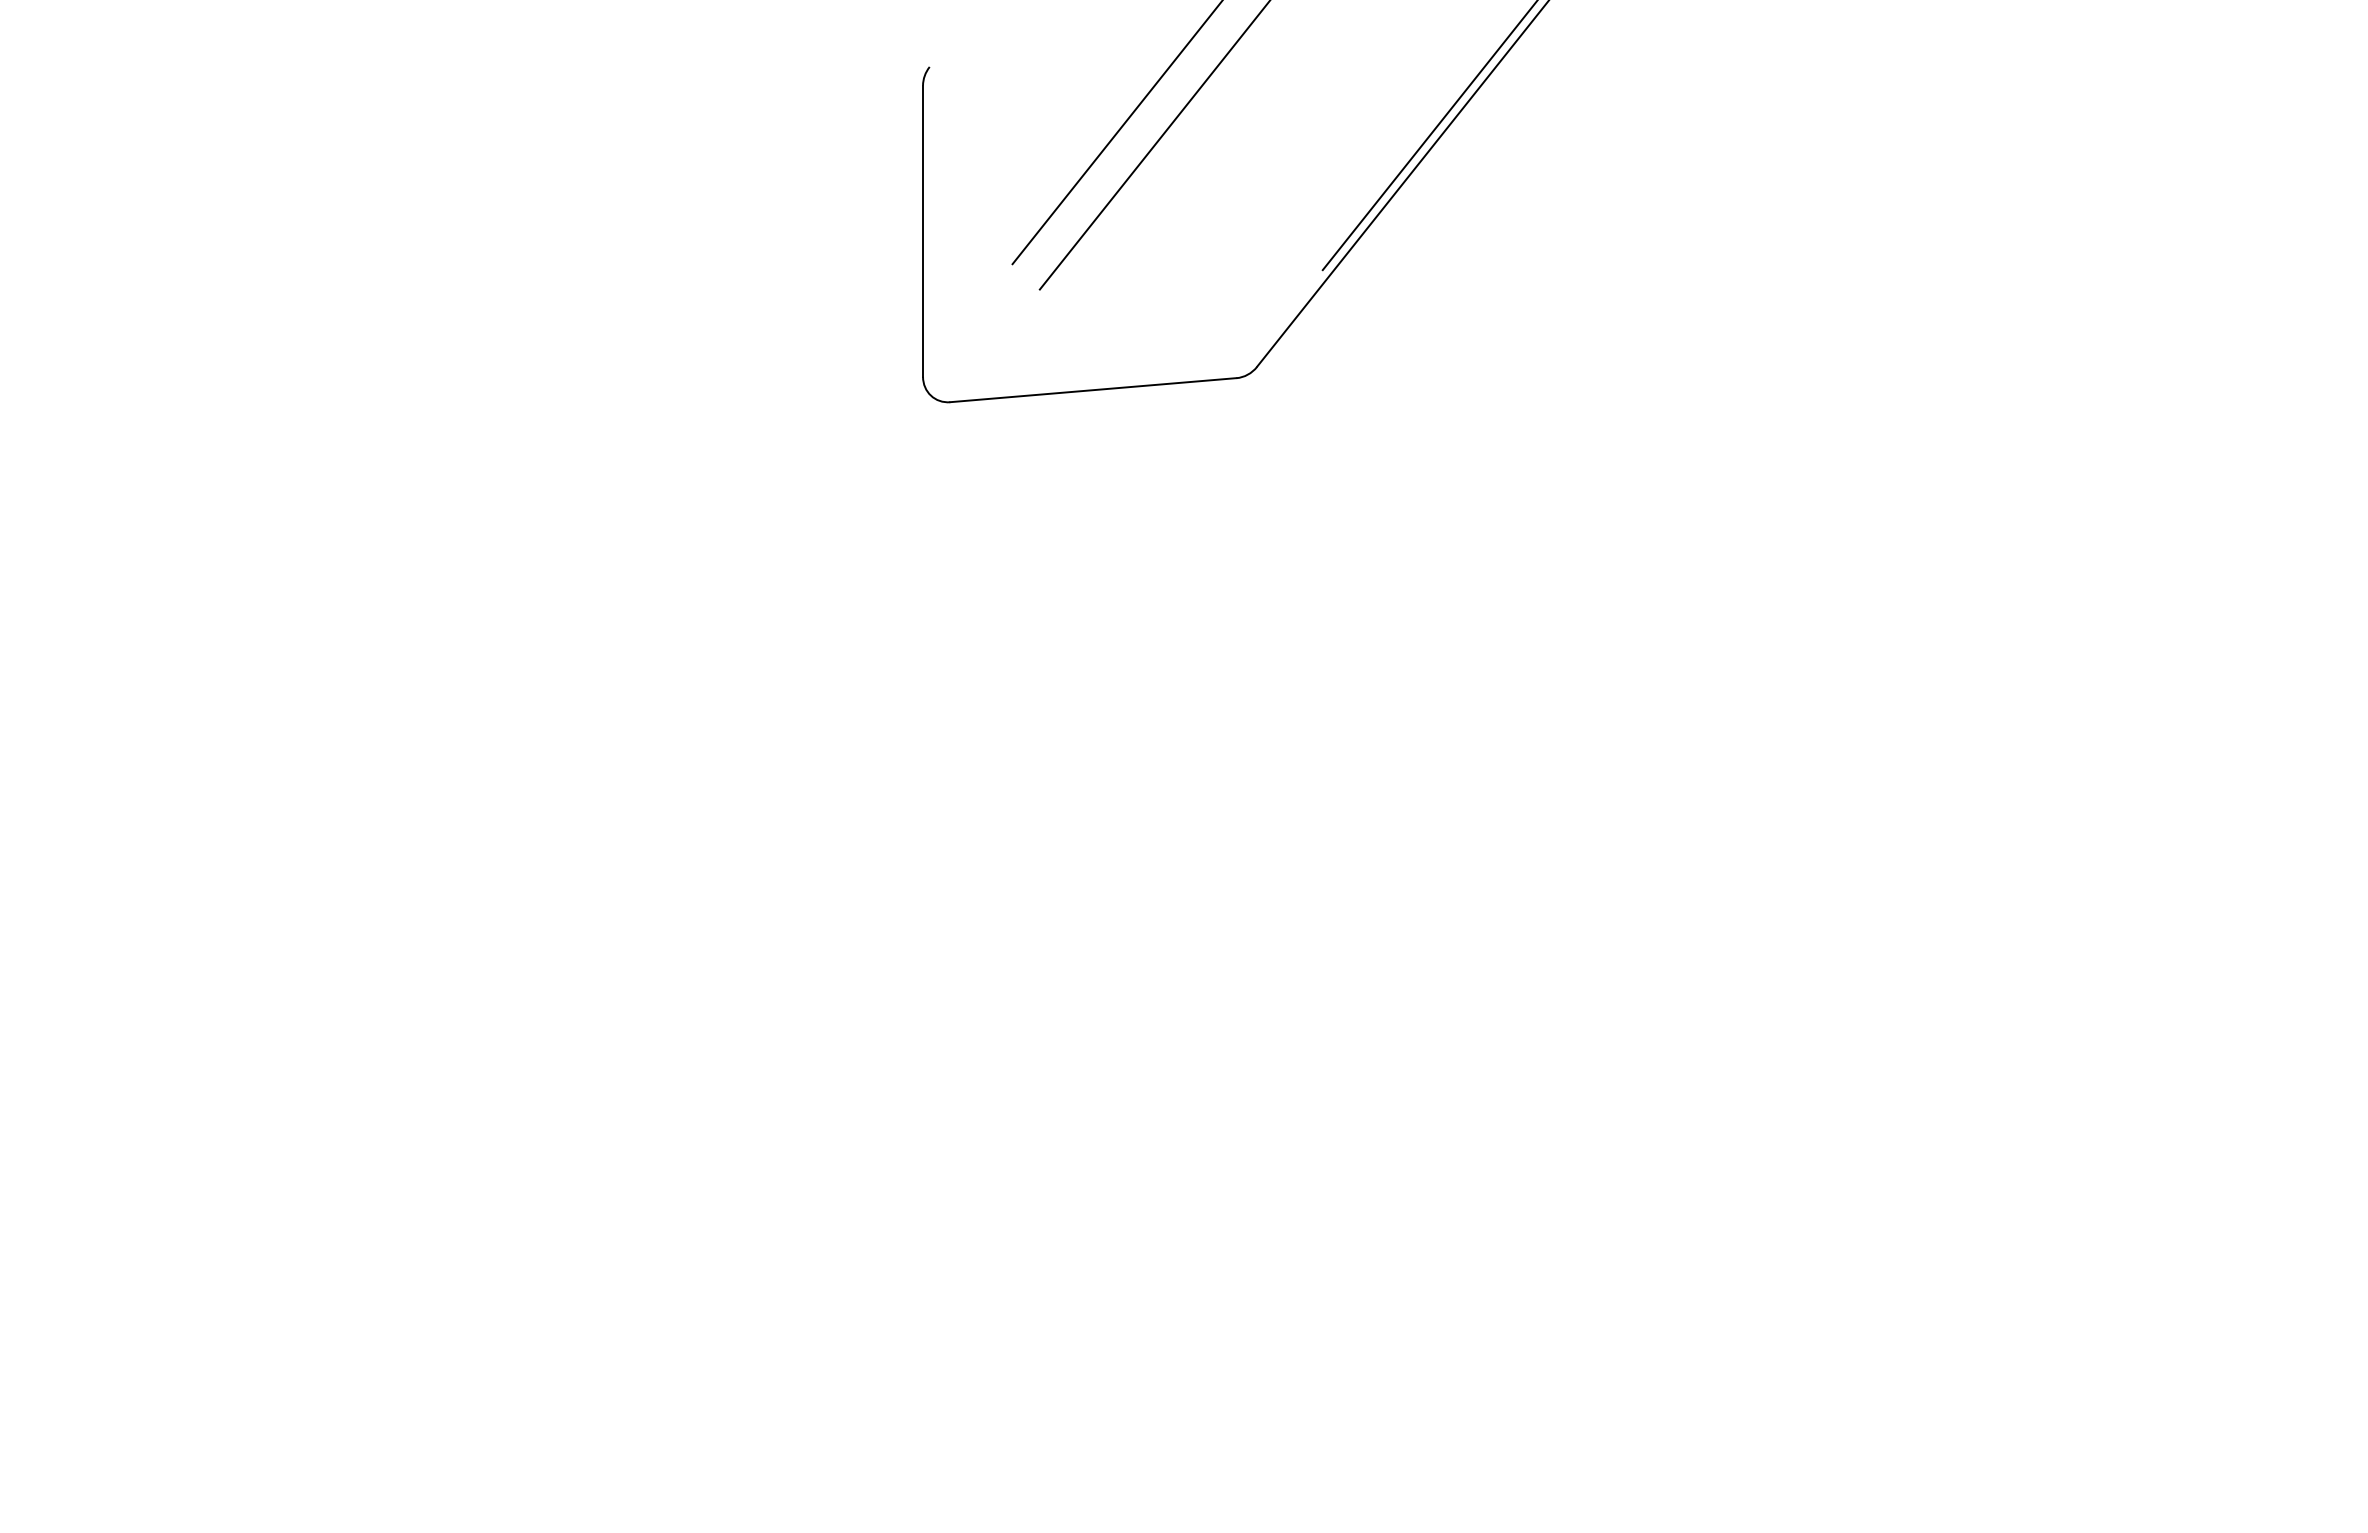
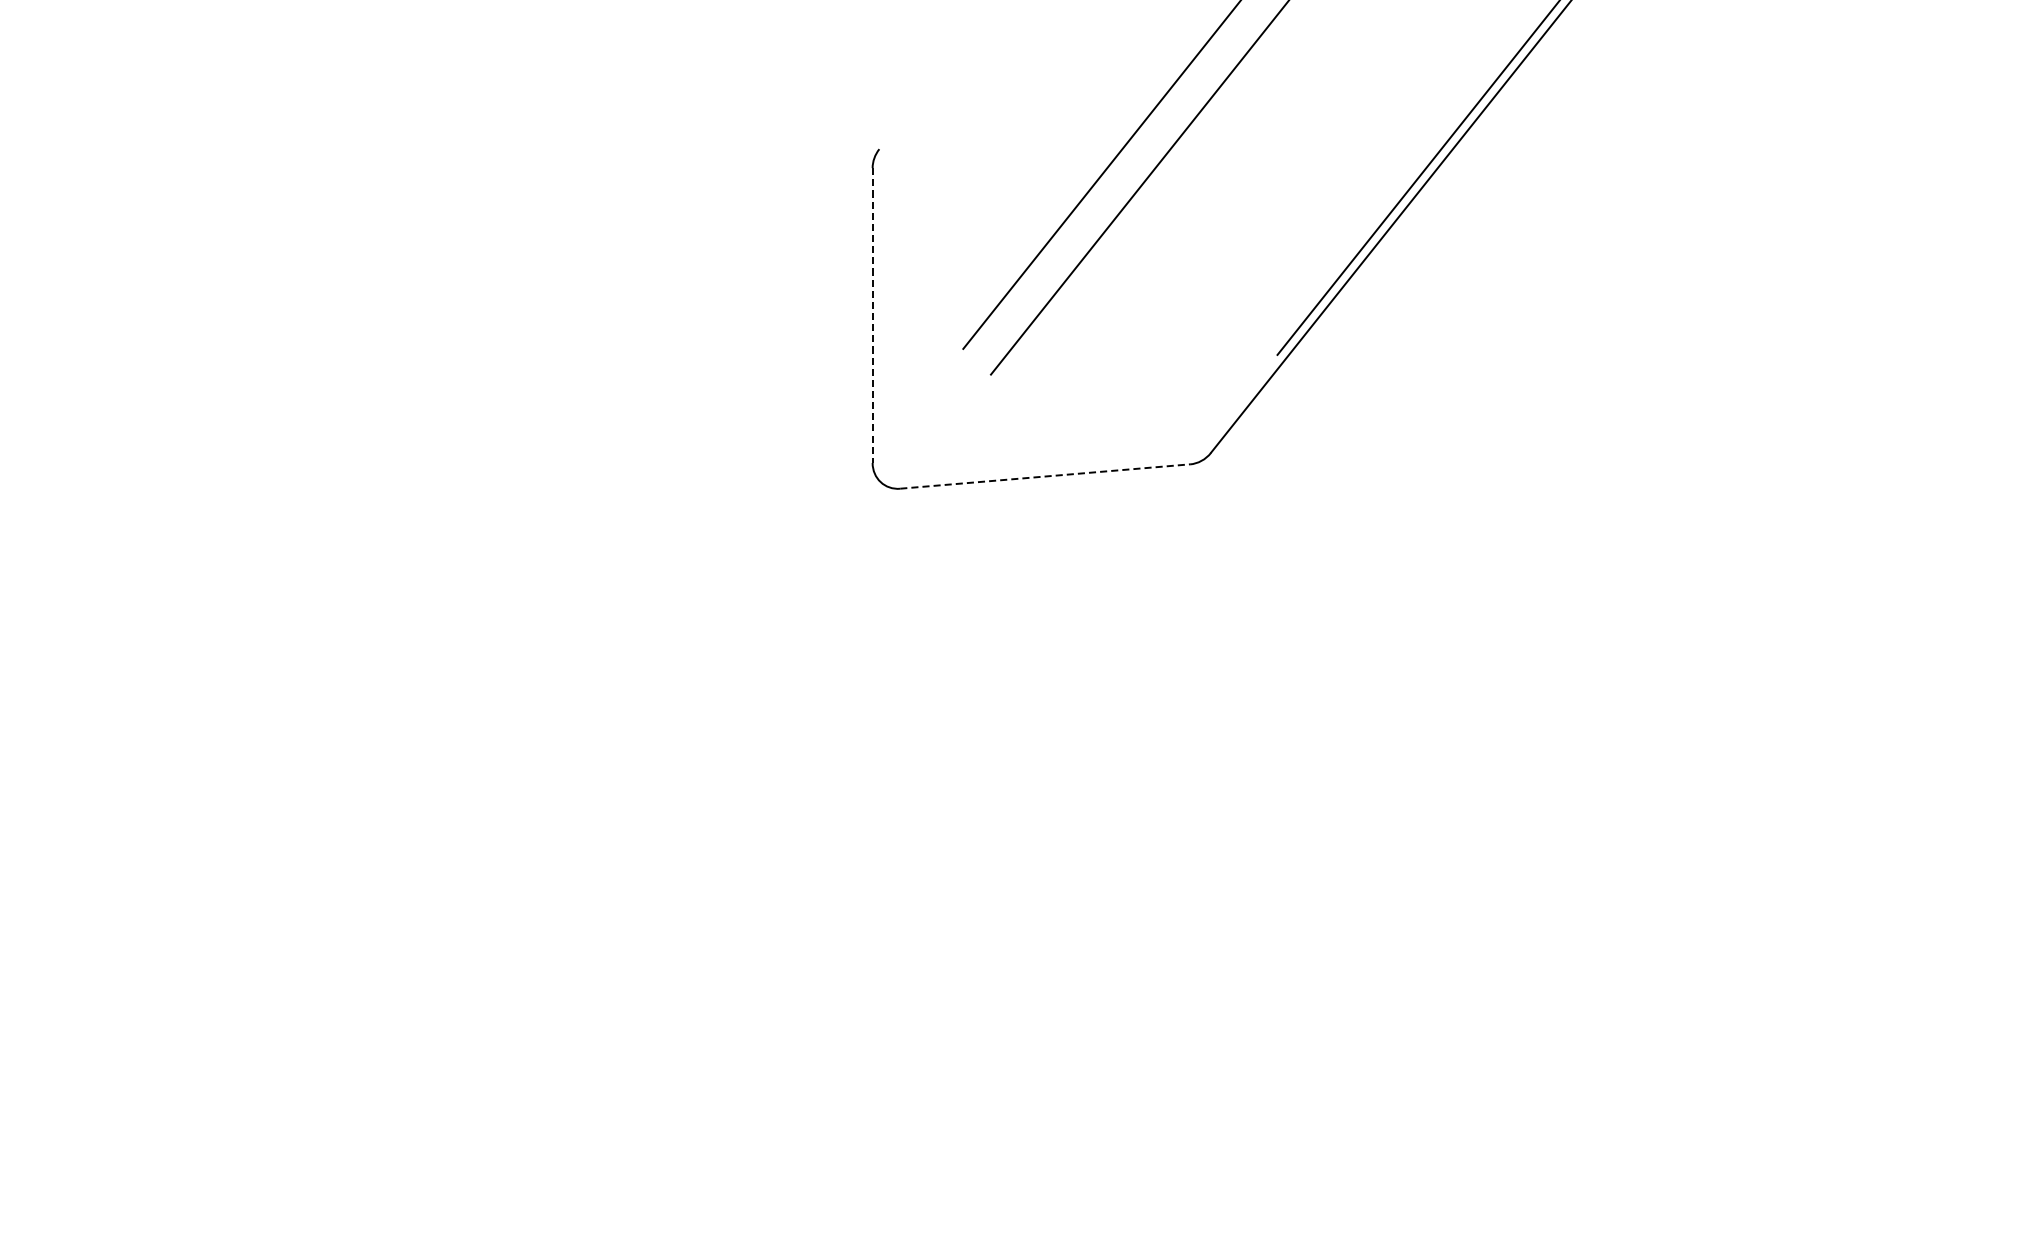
line: (922, 231) -> (872, 315), solid -> dashed
line: (1093, 390) -> (1045, 476), solid -> dashed

